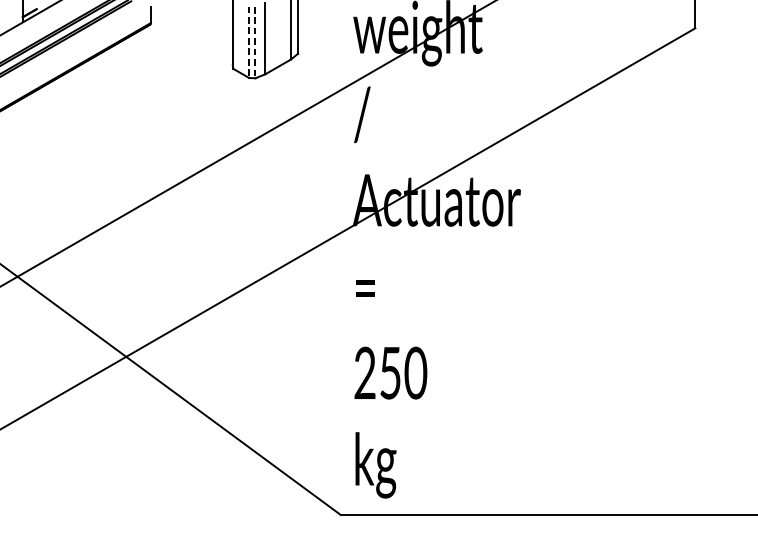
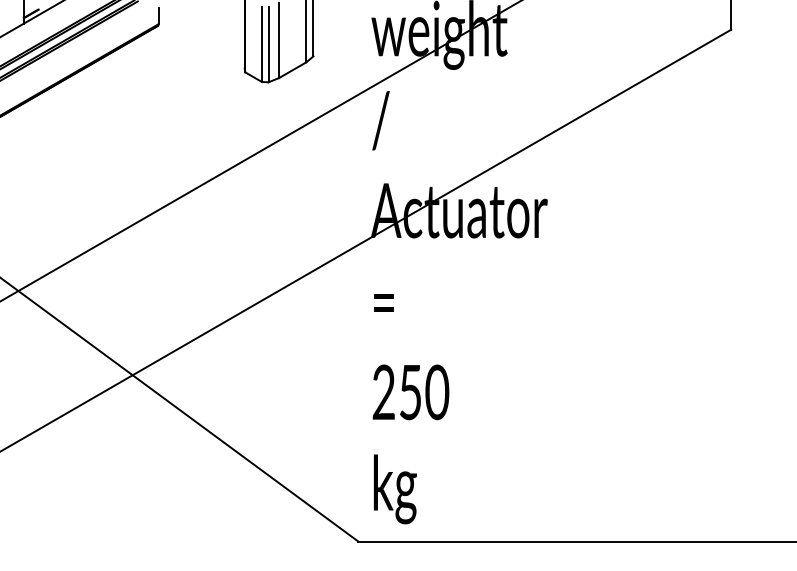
line: (248, 42) -> (261, 44), dashed -> solid
line: (255, 42) -> (268, 44), dashed -> solid

